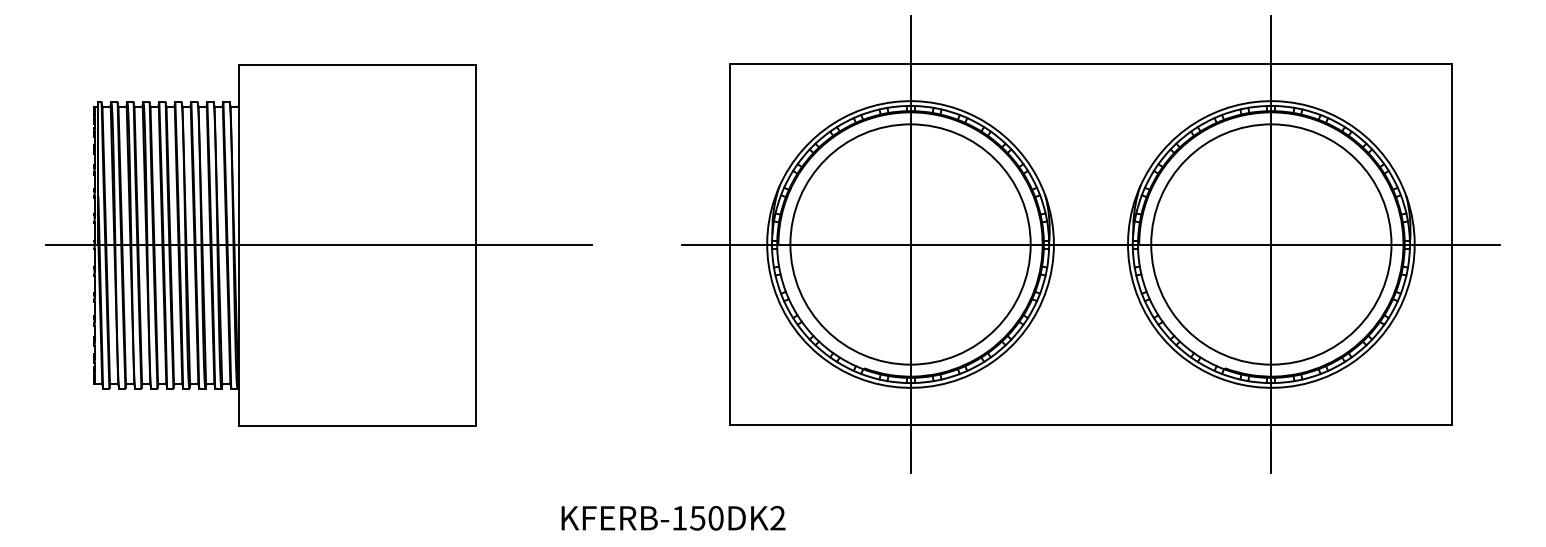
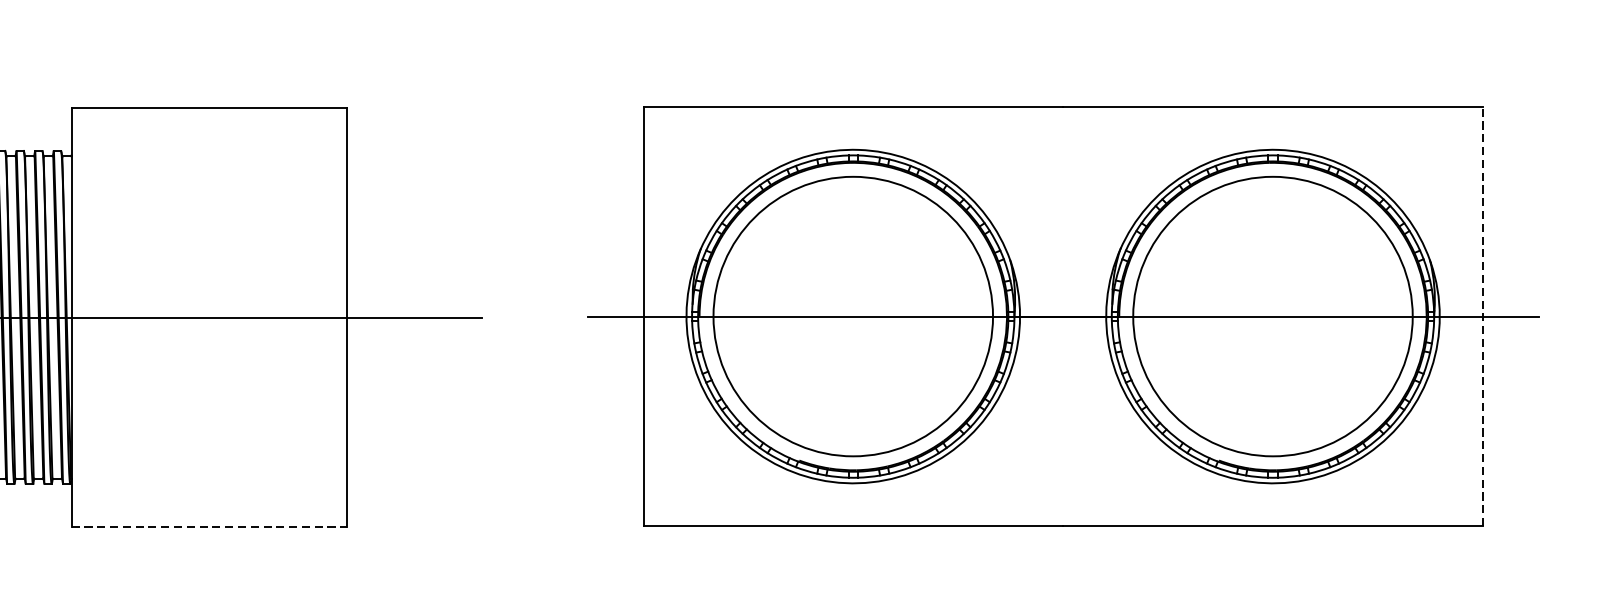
line: (910, 244) -> (853, 316), removed
line: (1271, 244) -> (1273, 316), removed
line: (1451, 244) -> (1482, 316), solid -> dashed
line: (357, 425) -> (209, 527), solid -> dashed

